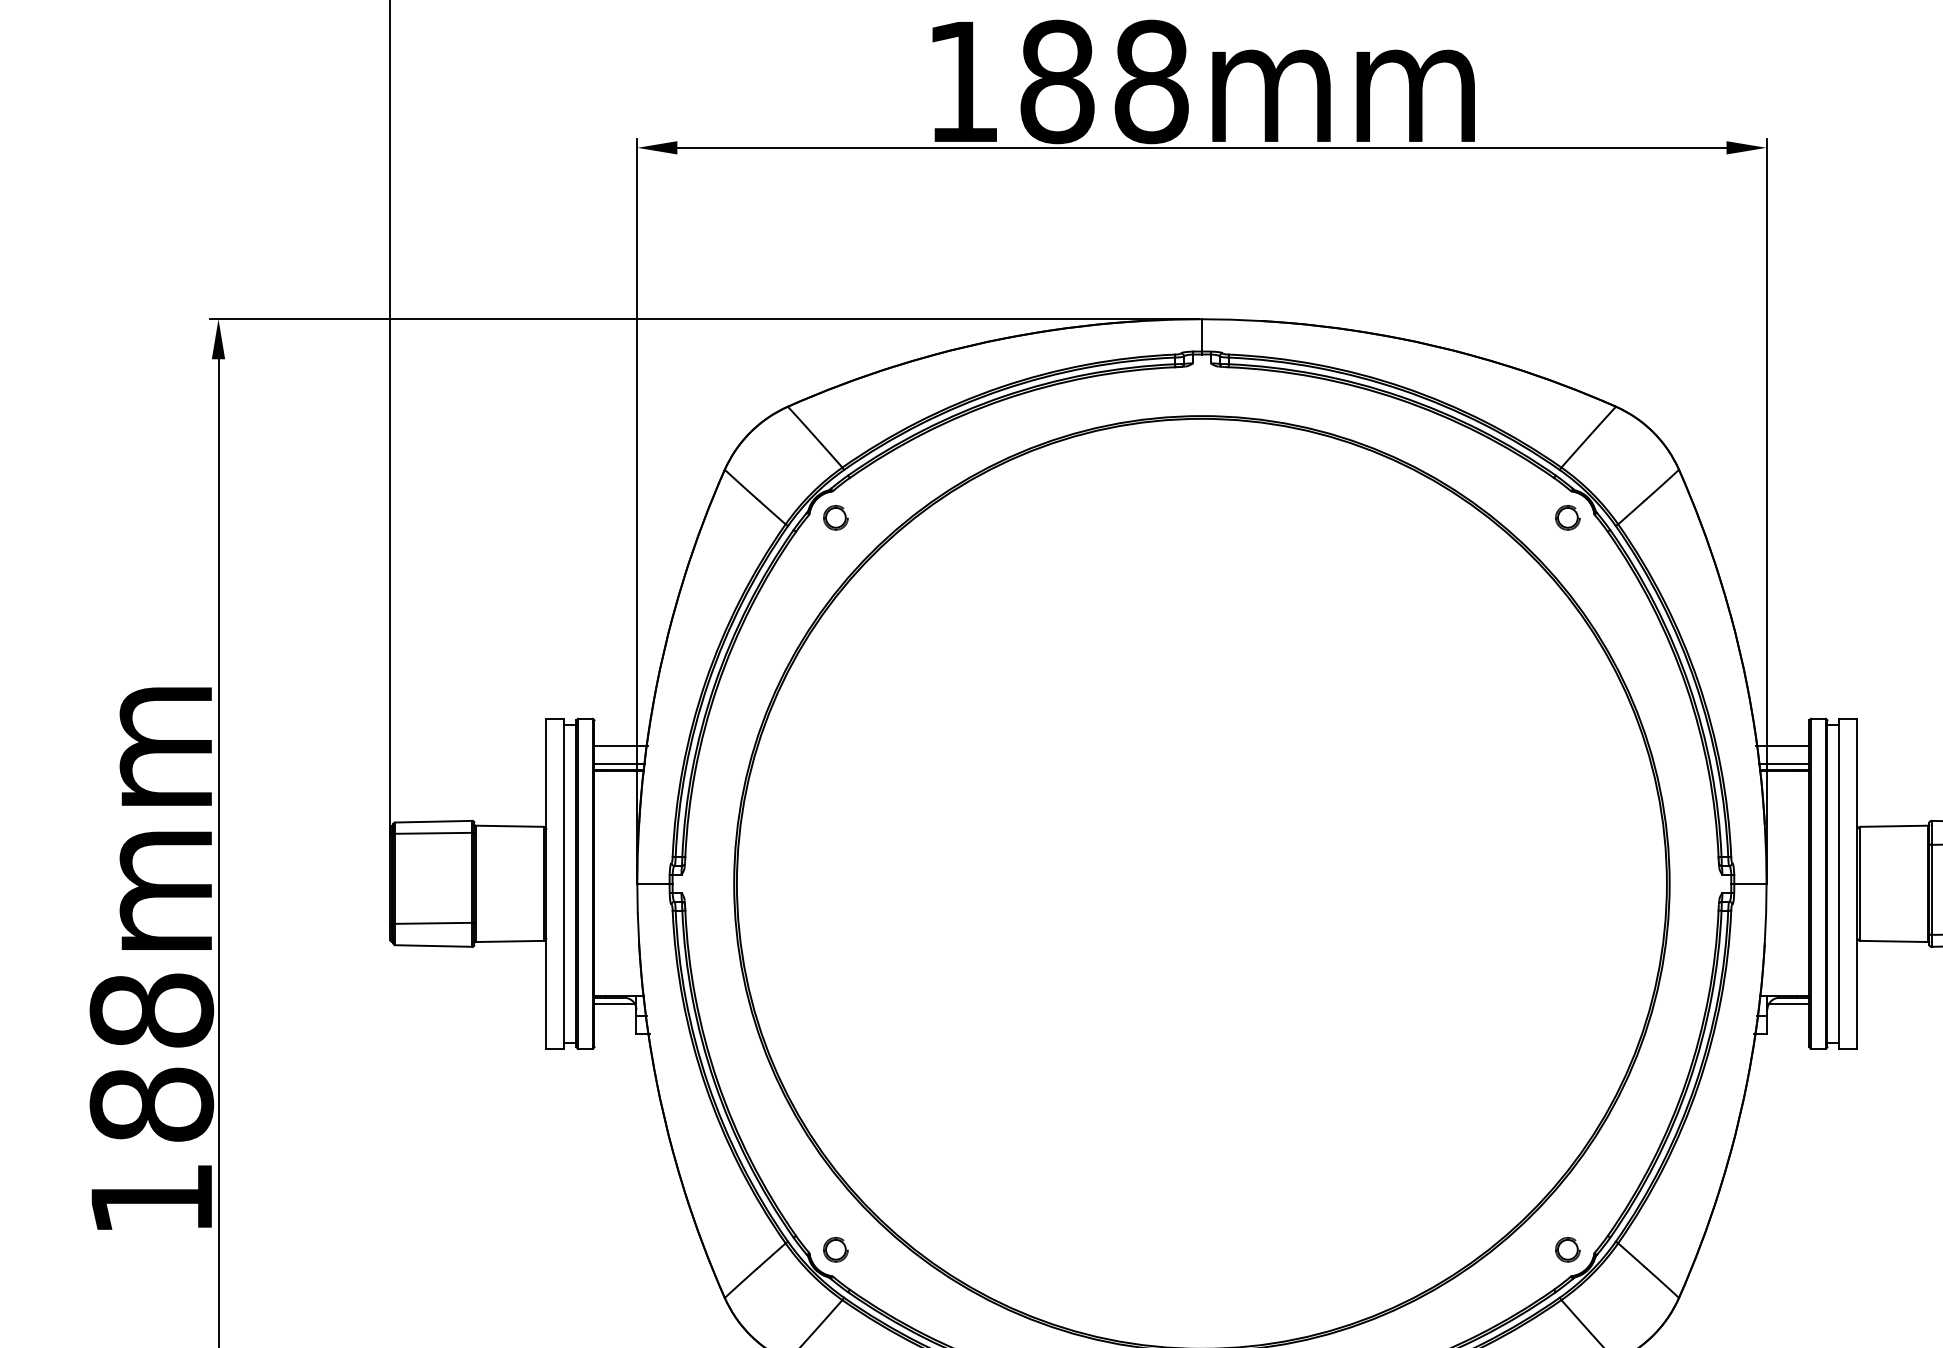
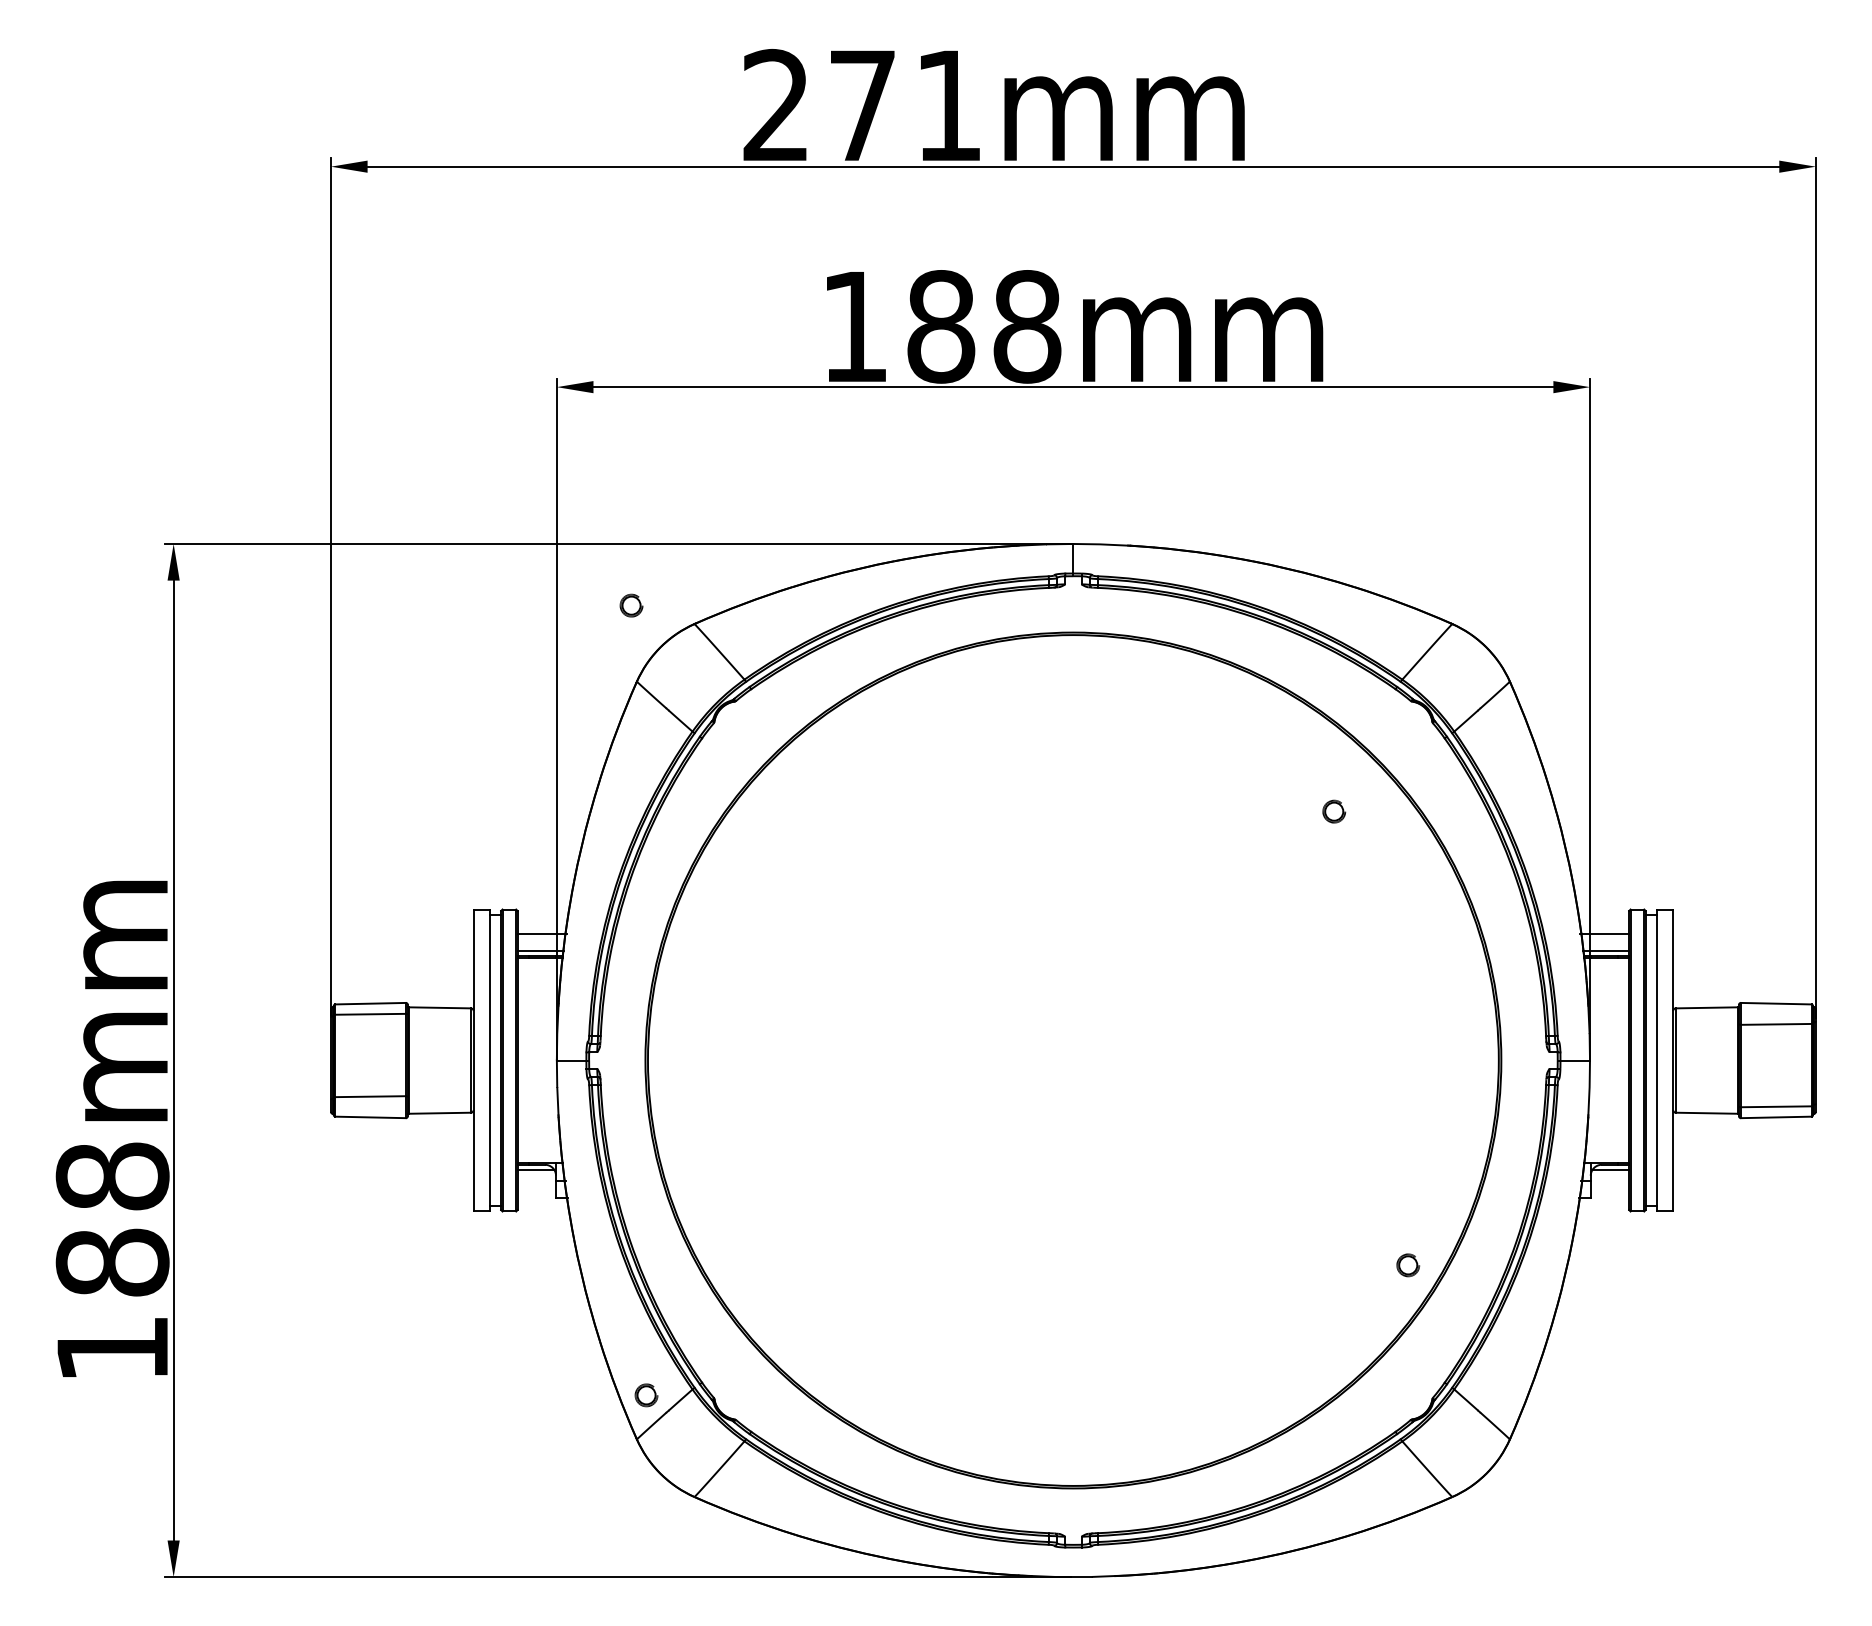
part: (835, 517) -> (631, 605), moved
part: (1568, 517) -> (1334, 811), moved
part: (835, 1249) -> (646, 1395), moved
part: (1568, 1249) -> (1408, 1265), moved

